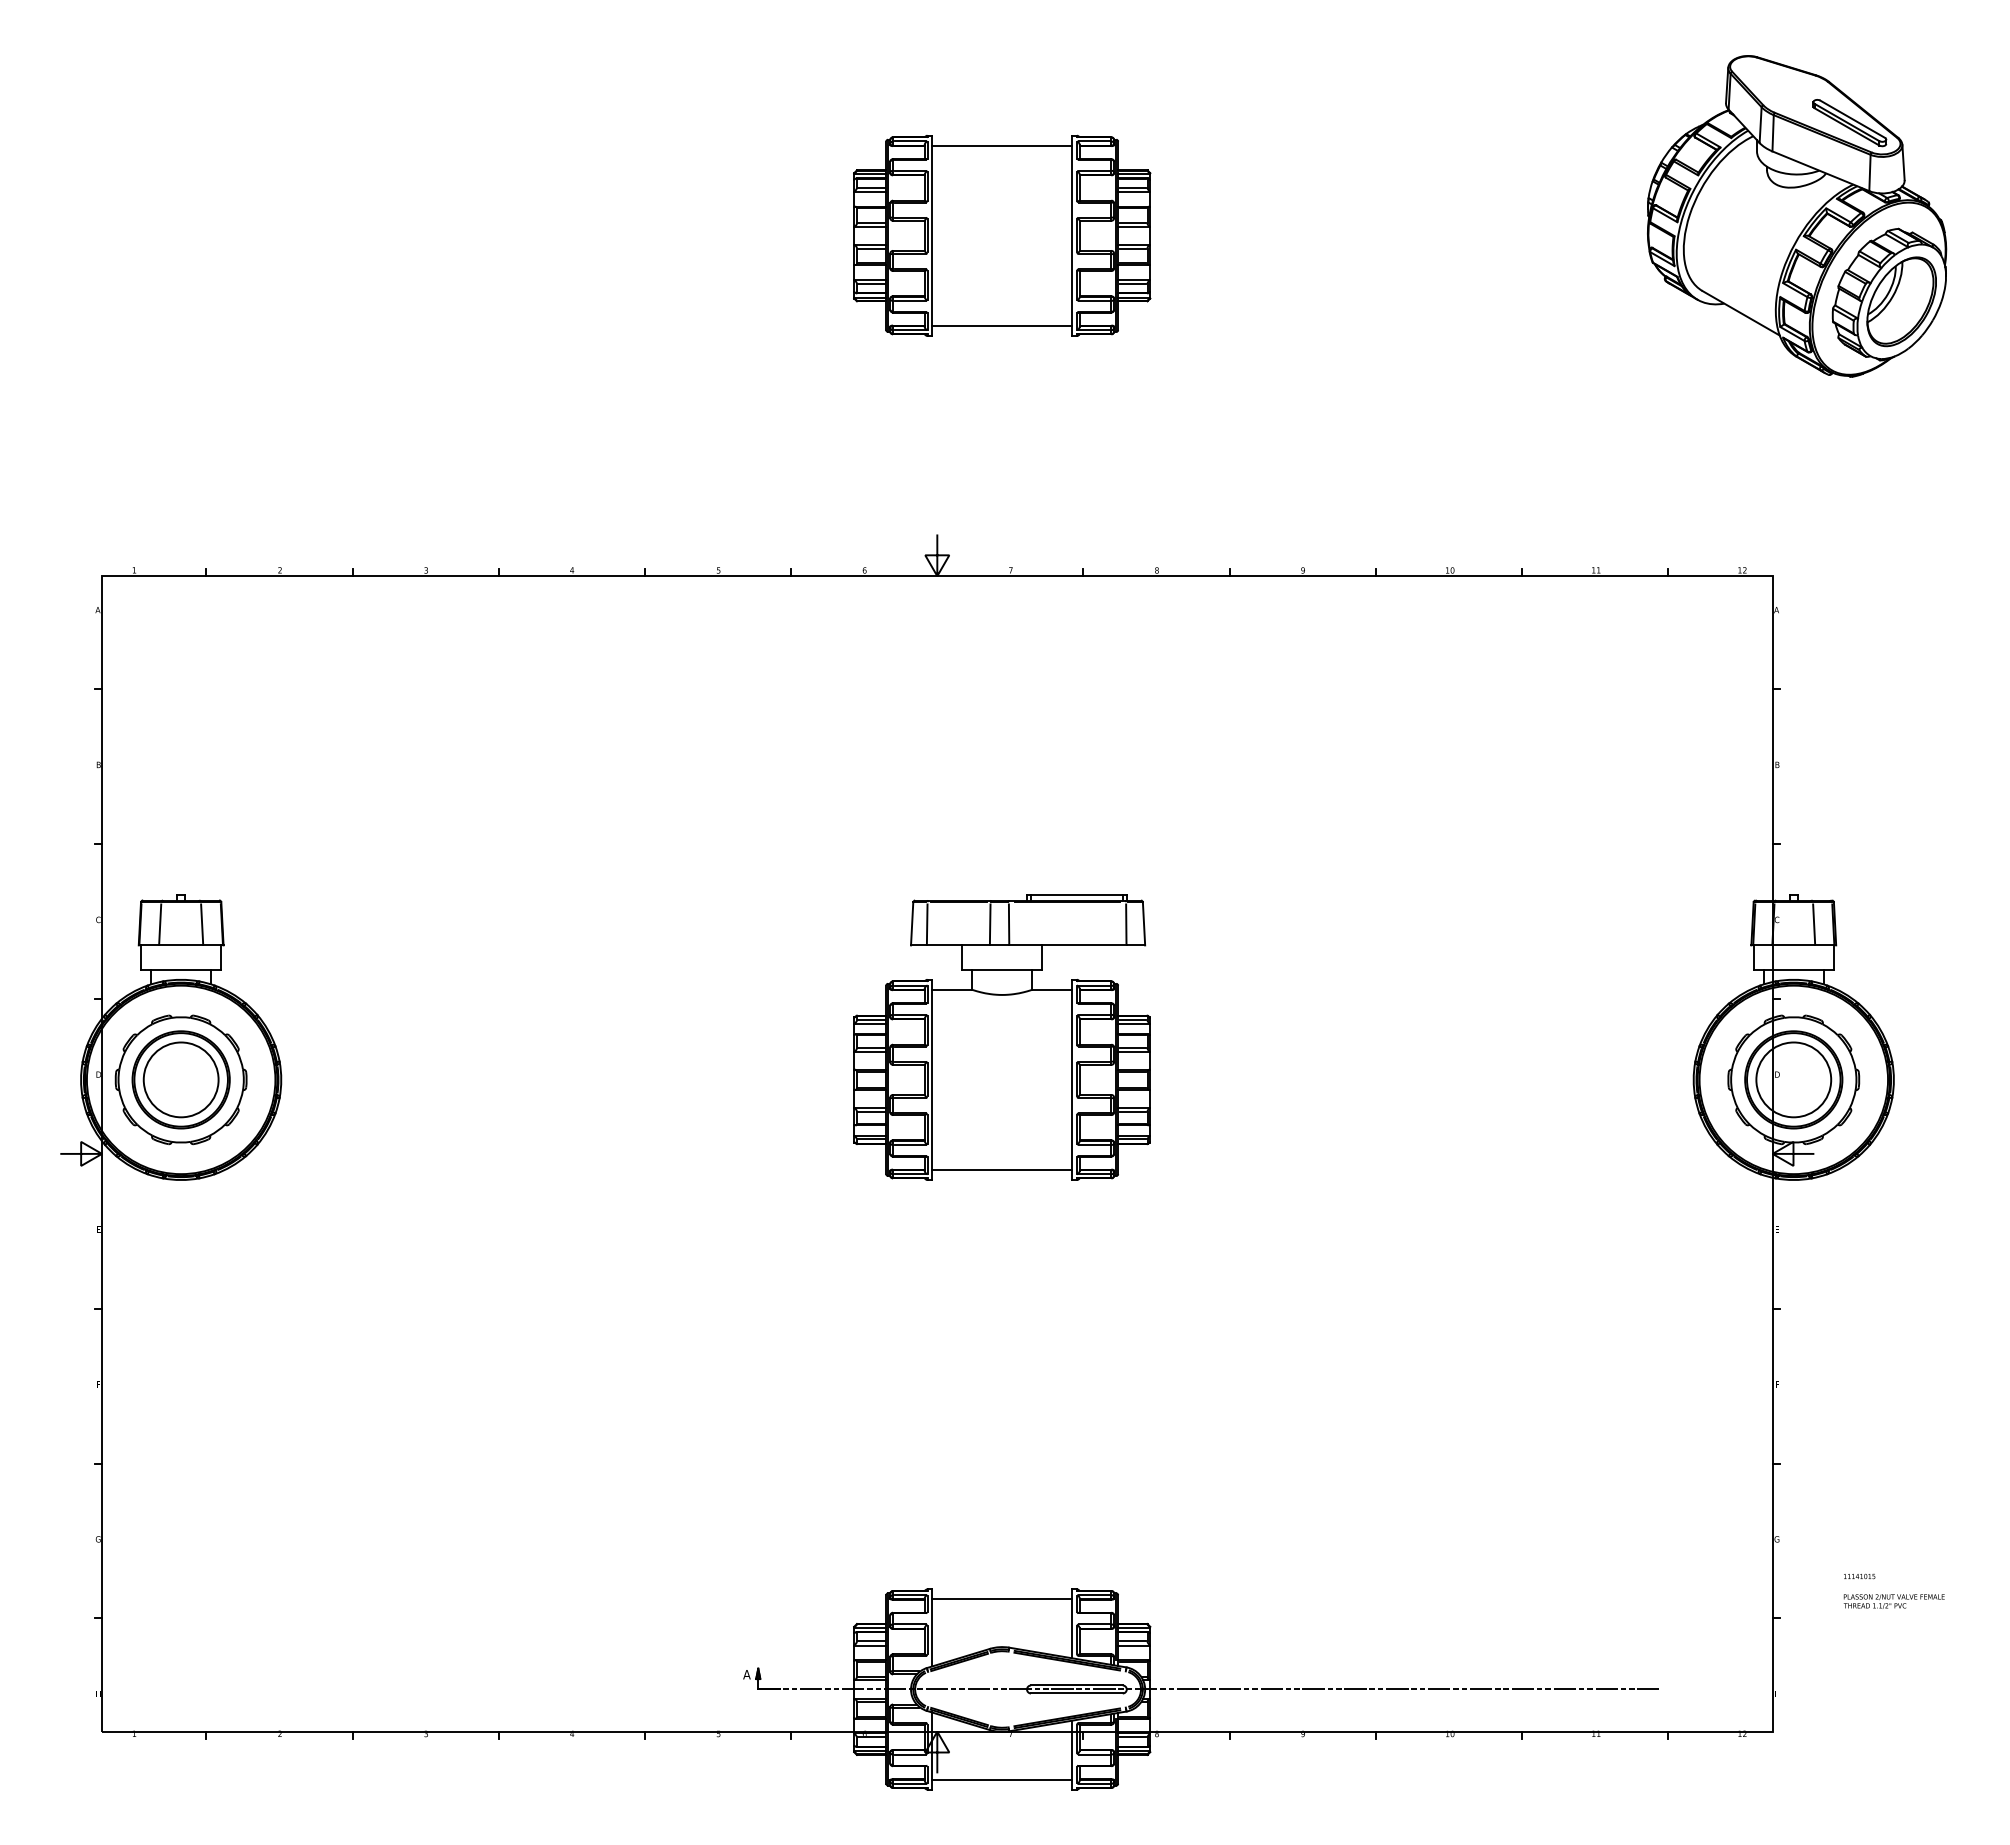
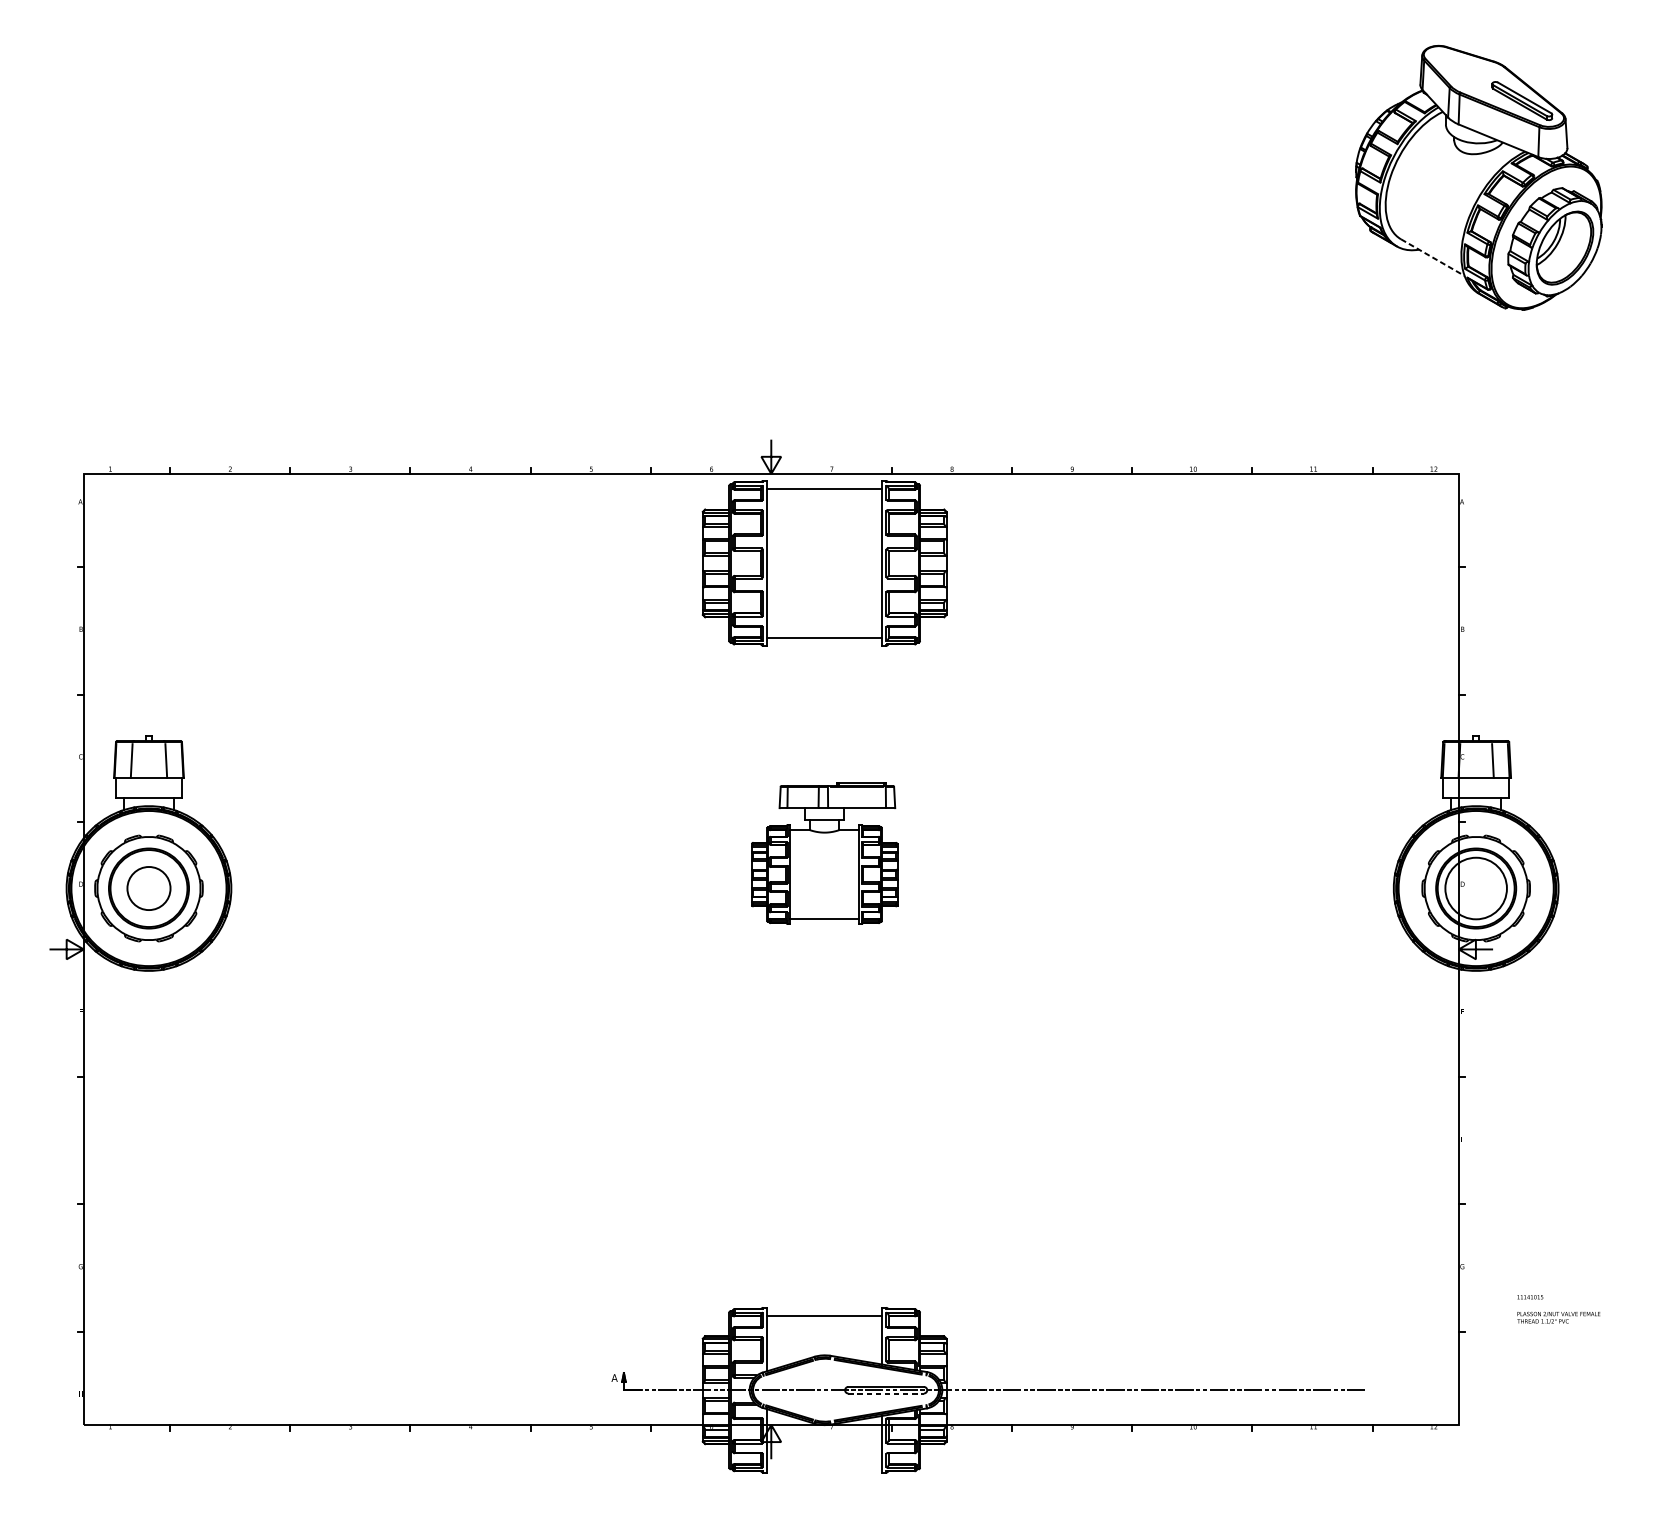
part: (1002, 235) -> (824, 563), moved
line: (1741, 313) -> (1433, 257), solid -> dashed
part: (1001, 1037) -> (824, 853), size x0.6
circle: (180, 1079) -> (148, 888), size x0.7
line: (1076, 1693) -> (885, 1393), solid -> dashed
line: (1002, 1779) -> (824, 1464), removed

